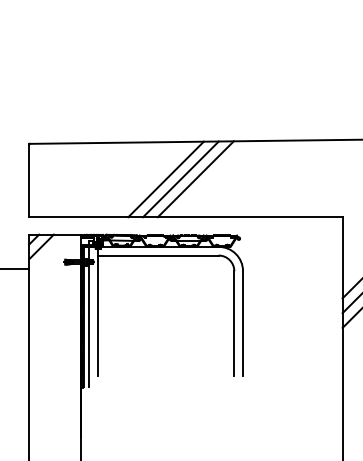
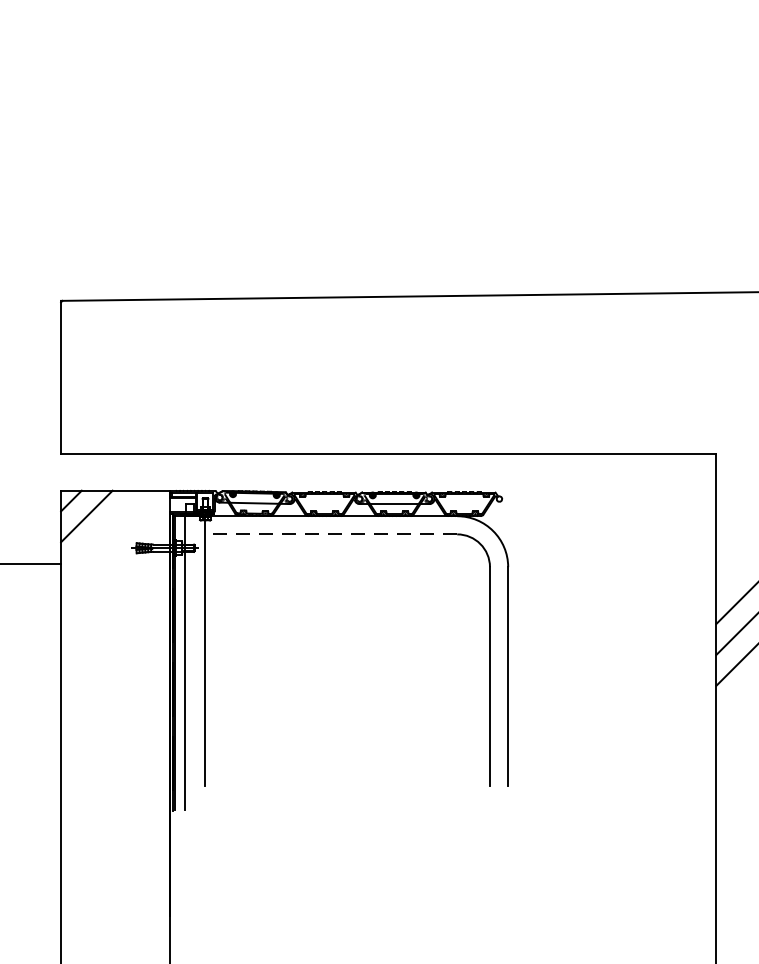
line: (165, 179) -> (346, 375), removed
line: (180, 179) -> (377, 375), removed
line: (195, 179) -> (408, 375), removed
line: (157, 255) -> (329, 534), solid -> dashed

